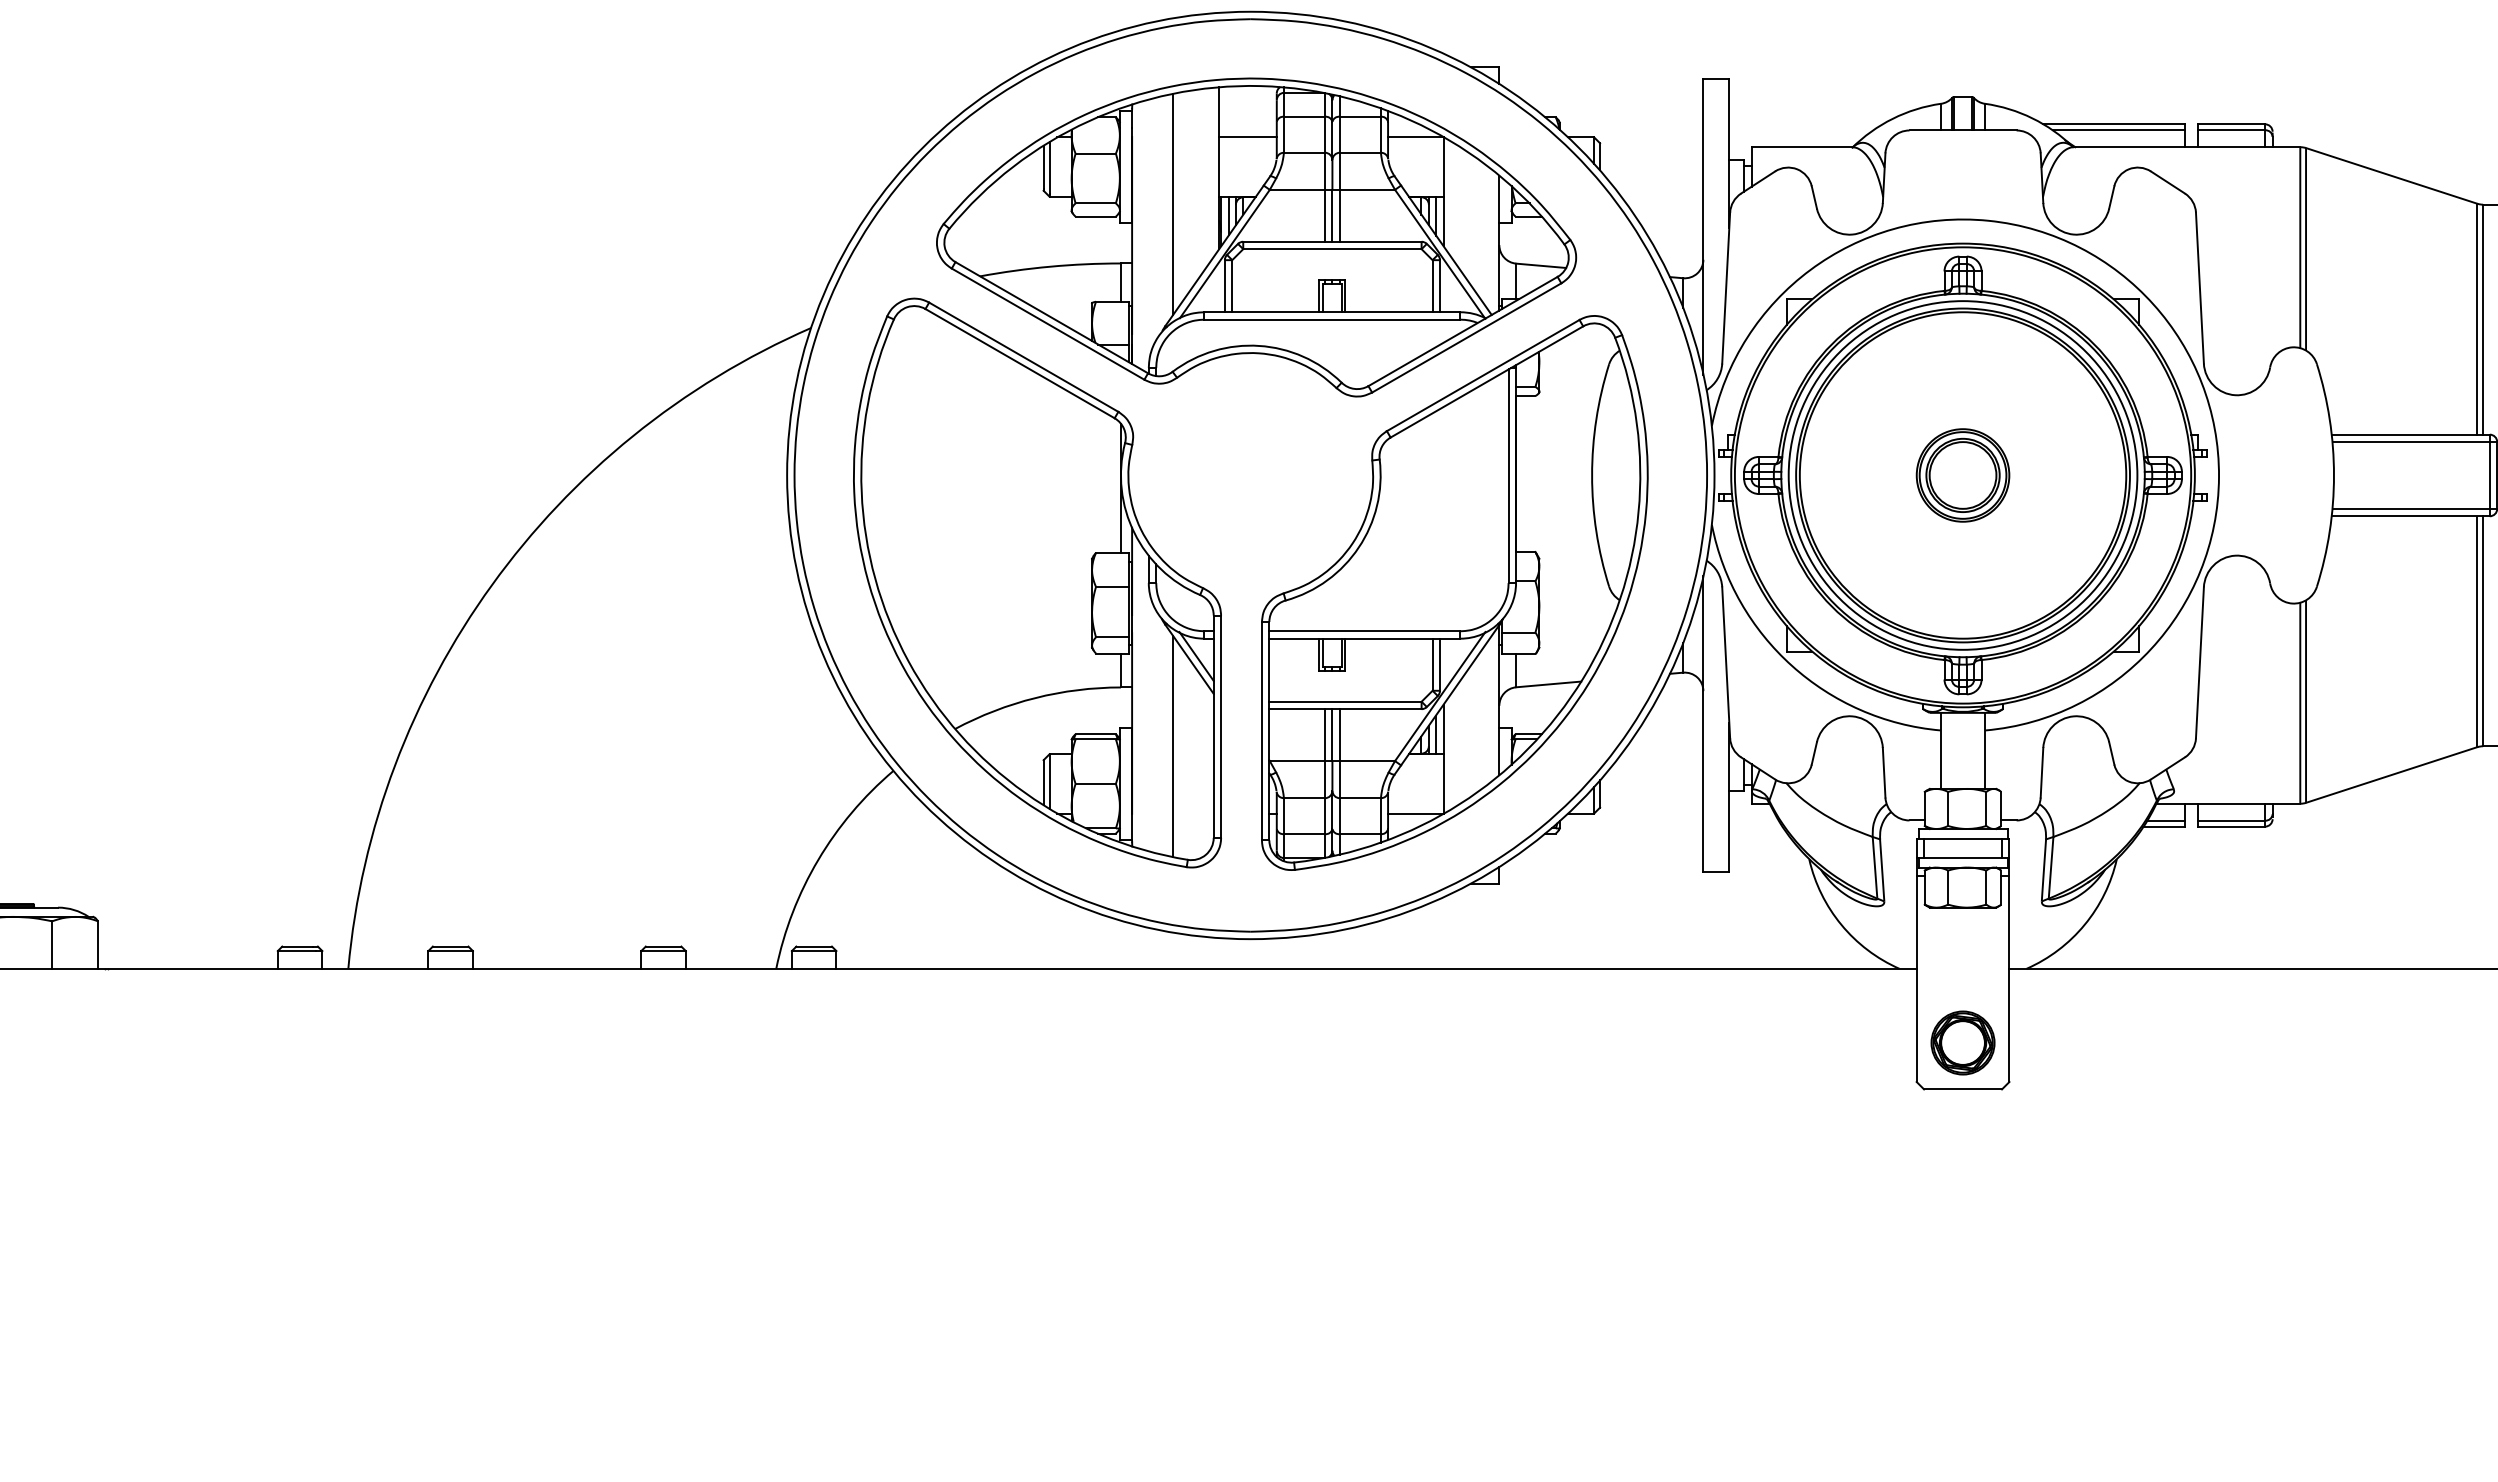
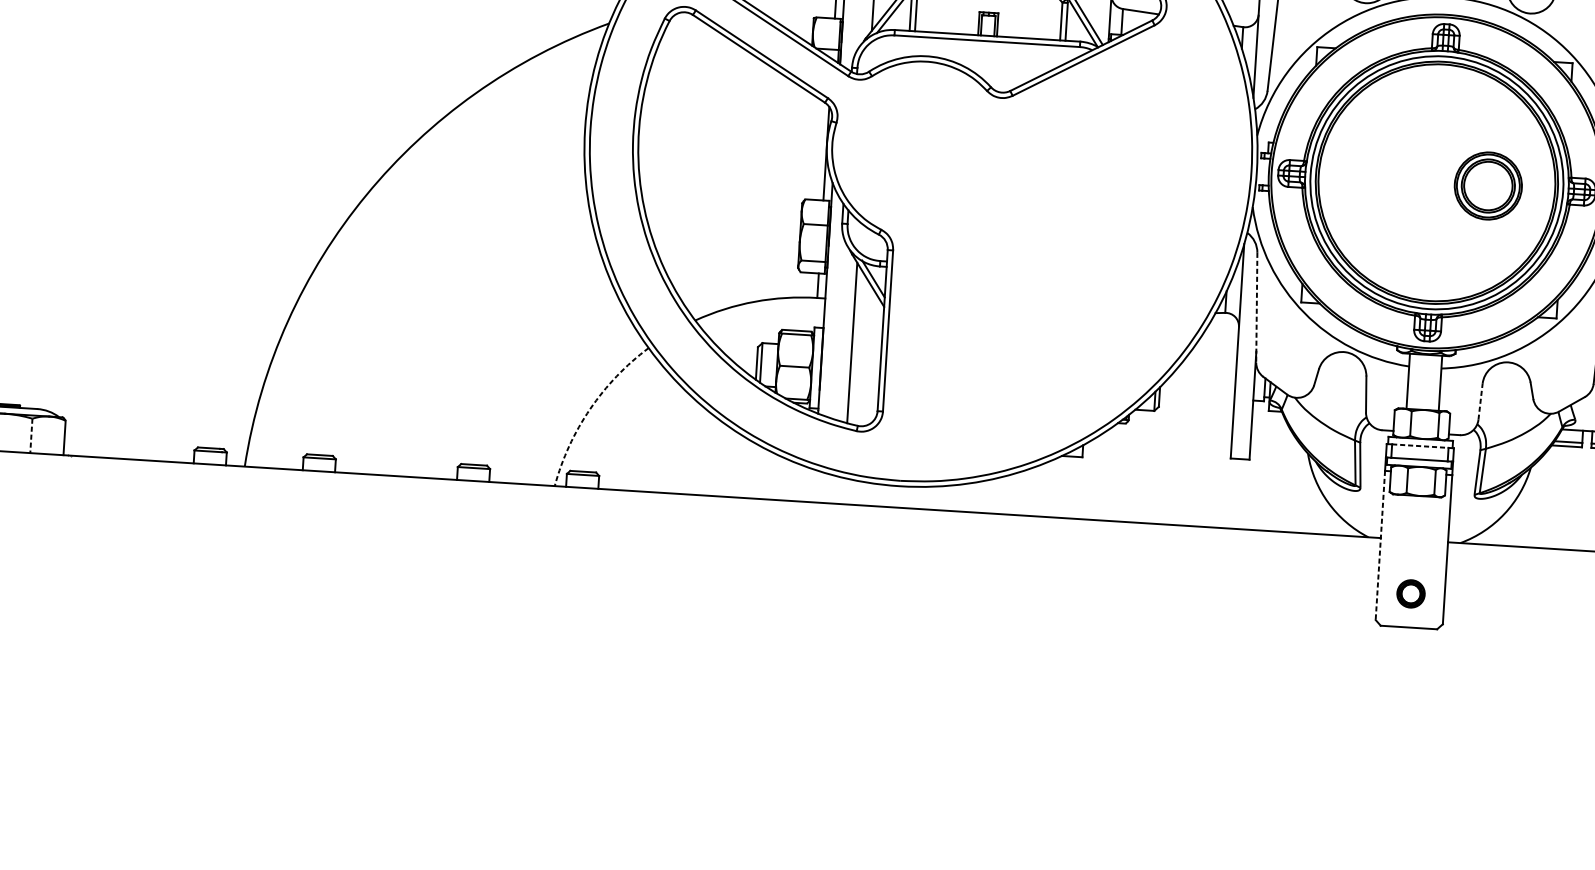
part: (1962, 475) -> (1487, 186), moved
part: (1454, 592) -> (1063, 244), removed
line: (1726, 662) -> (1257, 307), solid -> dashed
line: (2041, 772) -> (1480, 401), solid -> dashed
line: (1963, 839) -> (1420, 446), solid -> dashed
arc: (818, 860) -> (590, 409), solid -> dashed
line: (52, 945) -> (31, 436), solid -> dashed
line: (1916, 979) -> (1380, 545), solid -> dashed
part: (1962, 1042) -> (1410, 593), size x0.6

